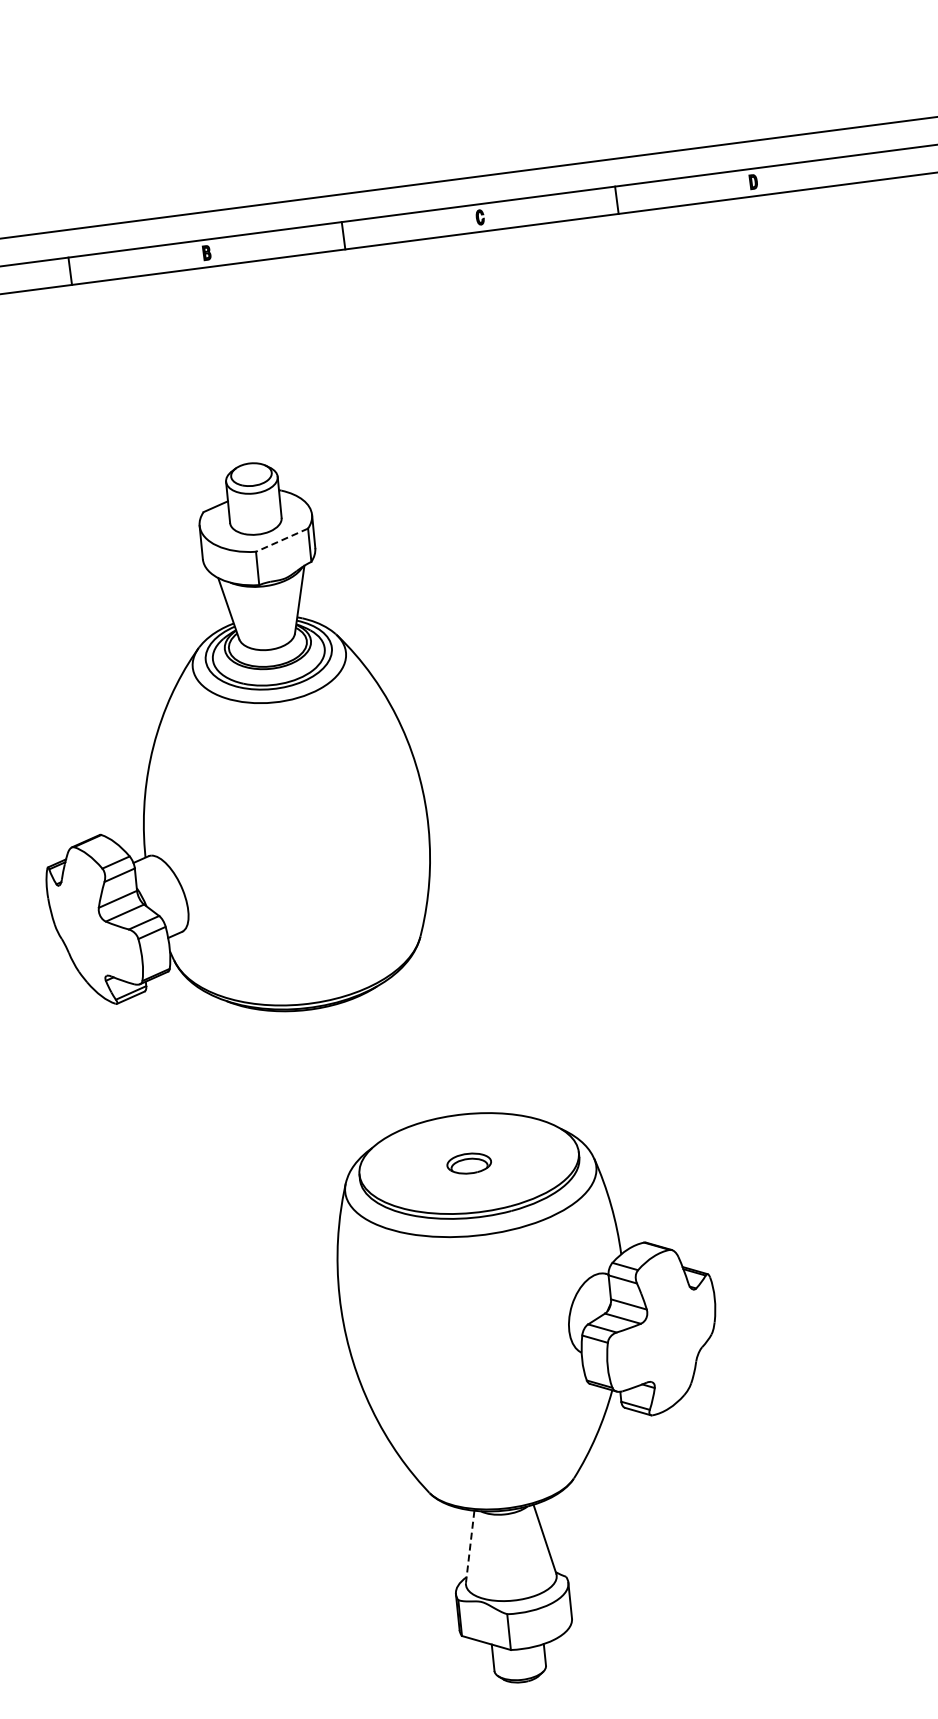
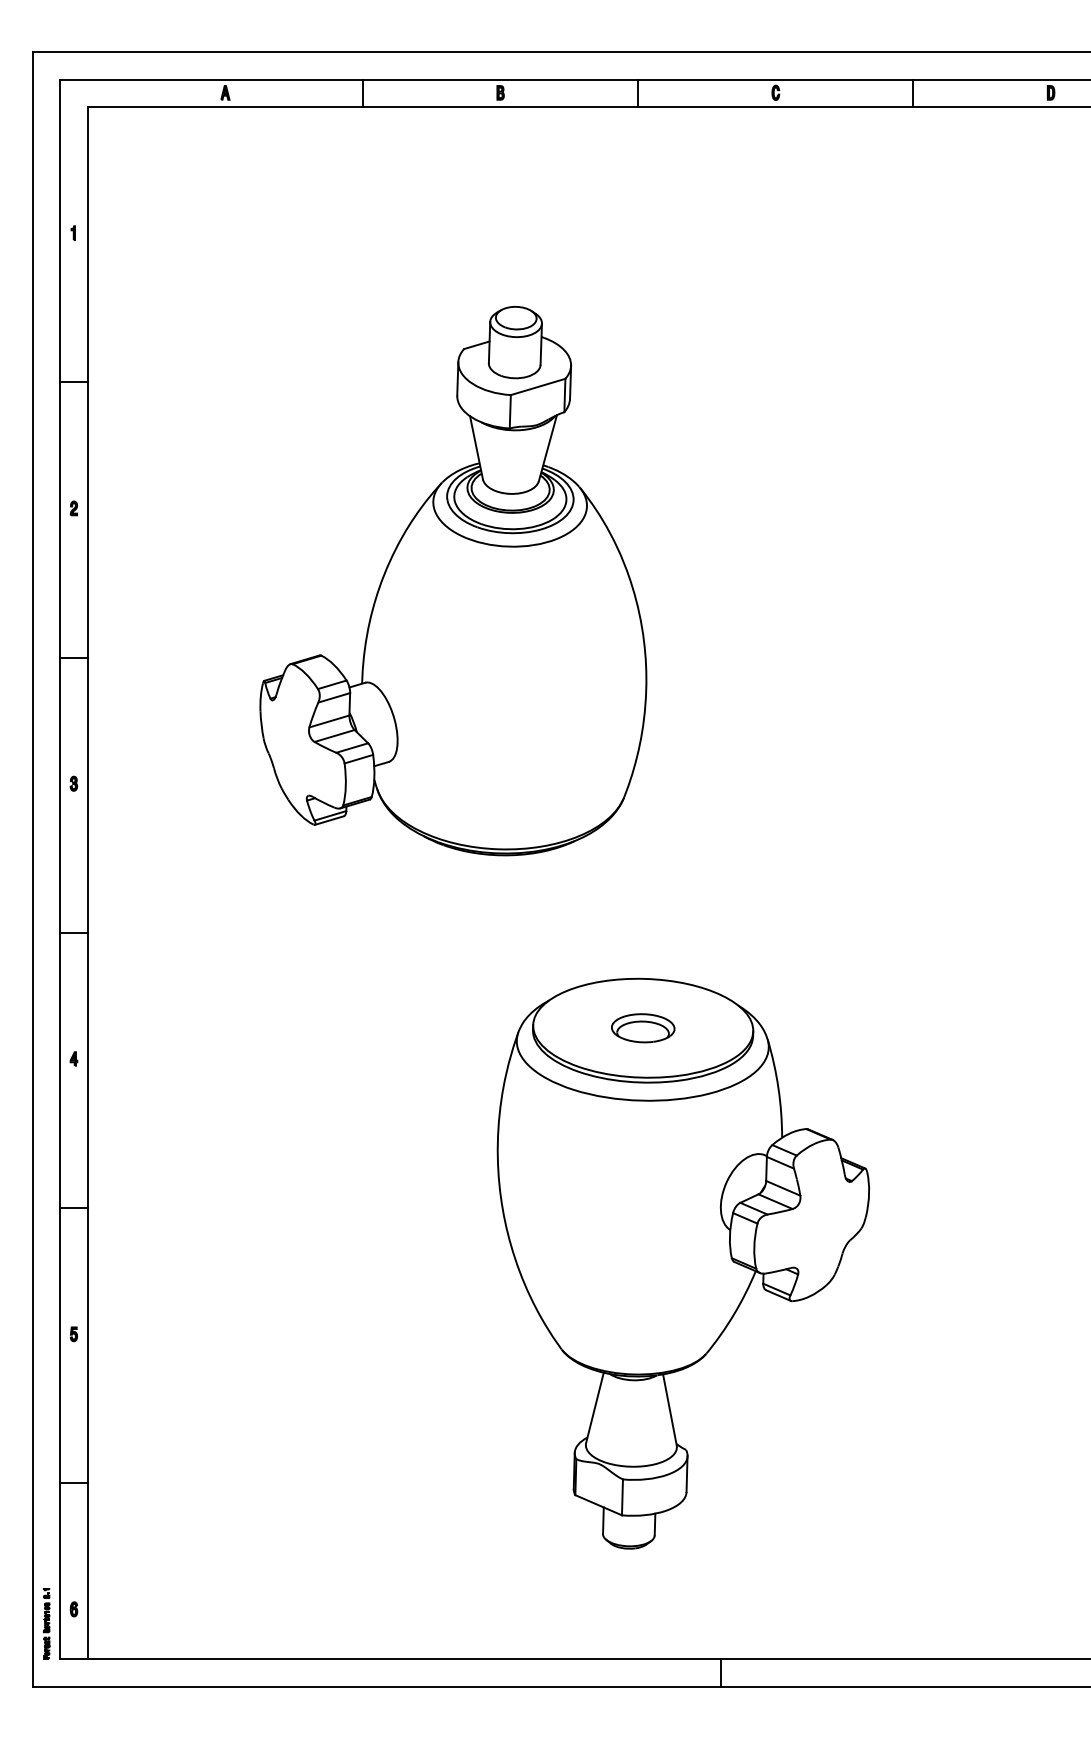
line: (281, 540) -> (537, 387), dashed -> solid
part: (469, 1163) -> (643, 1028), size x1.43
line: (469, 1547) -> (594, 1408), dashed -> solid

